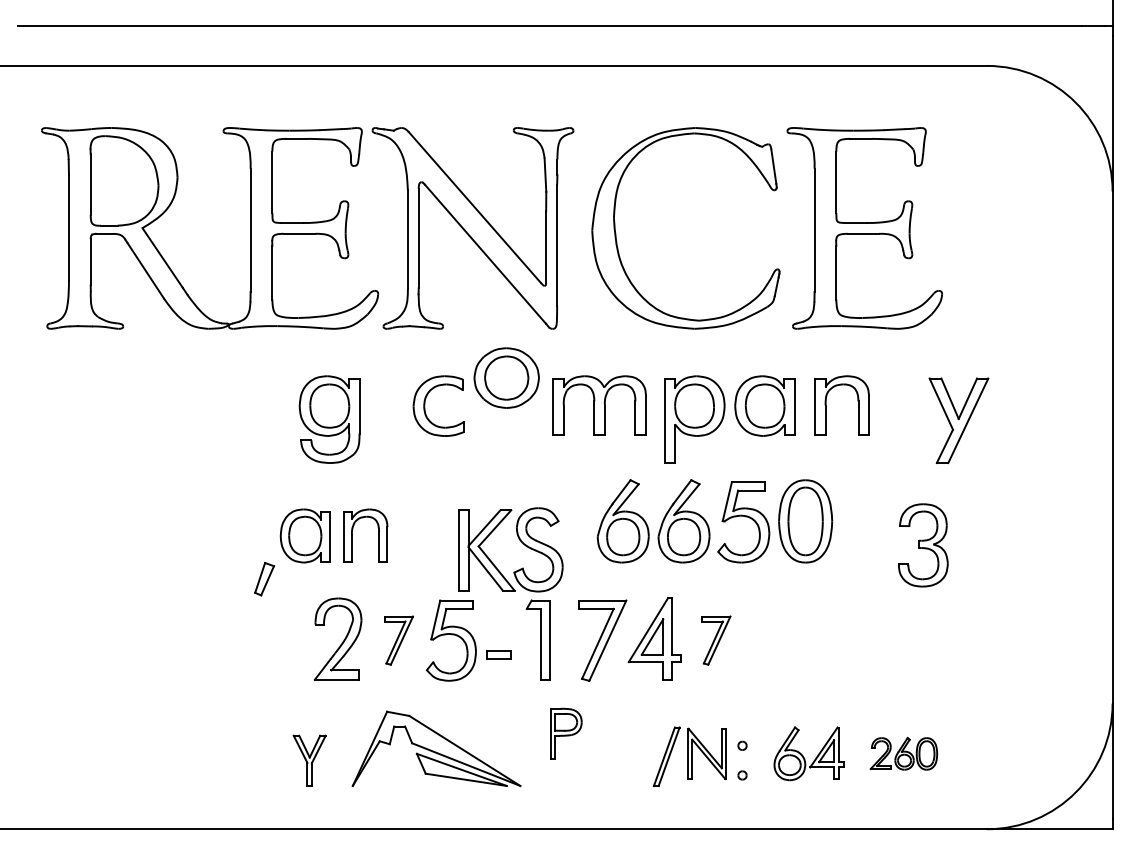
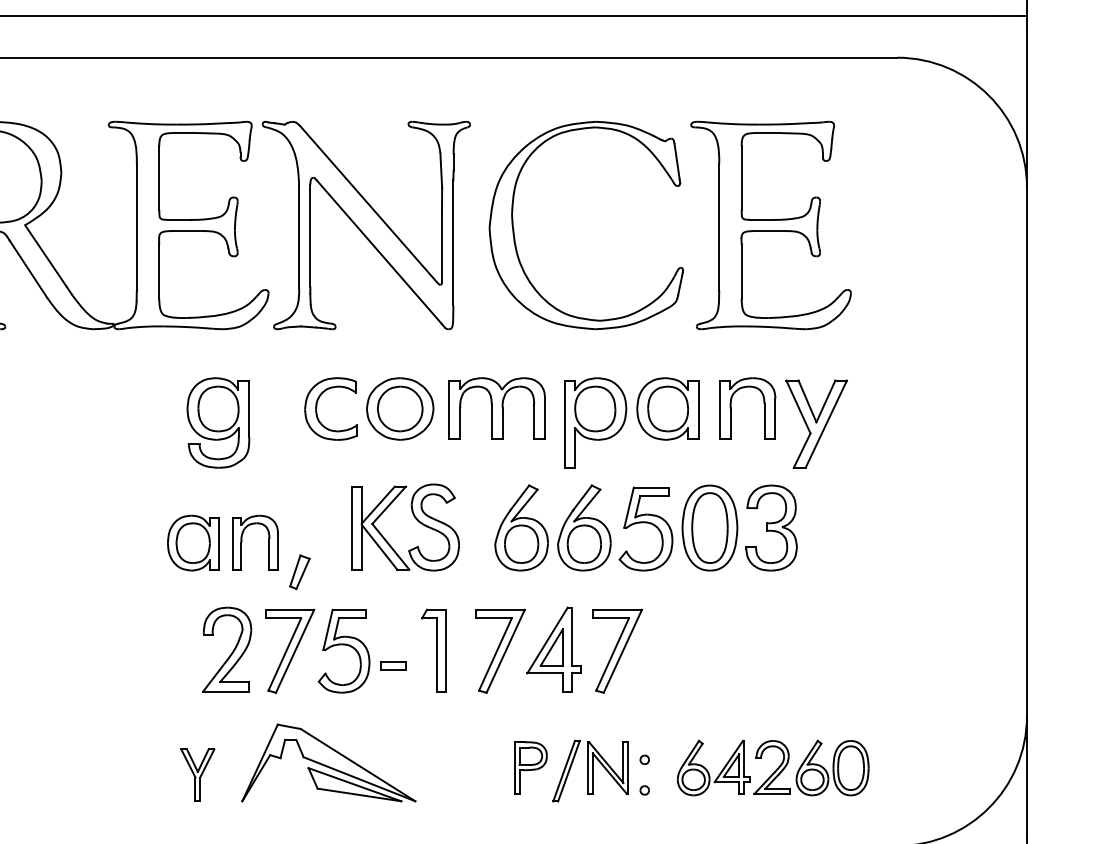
part: (506, 377) -> (400, 408), moved
part: (958, 420) -> (816, 423), moved
part: (519, 540) -> (414, 517), moved
part: (923, 545) -> (771, 528), moved
part: (264, 578) -> (299, 571), moved
part: (398, 640) -> (289, 651), size x1.67
part: (716, 640) -> (617, 651), size x1.67
part: (566, 733) -> (531, 767), moved
part: (903, 753) -> (811, 767), size x1.67

